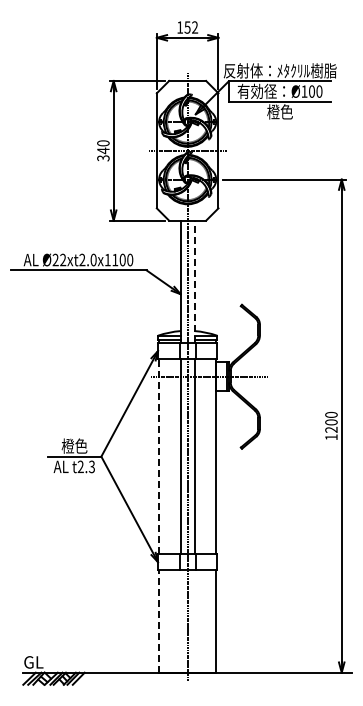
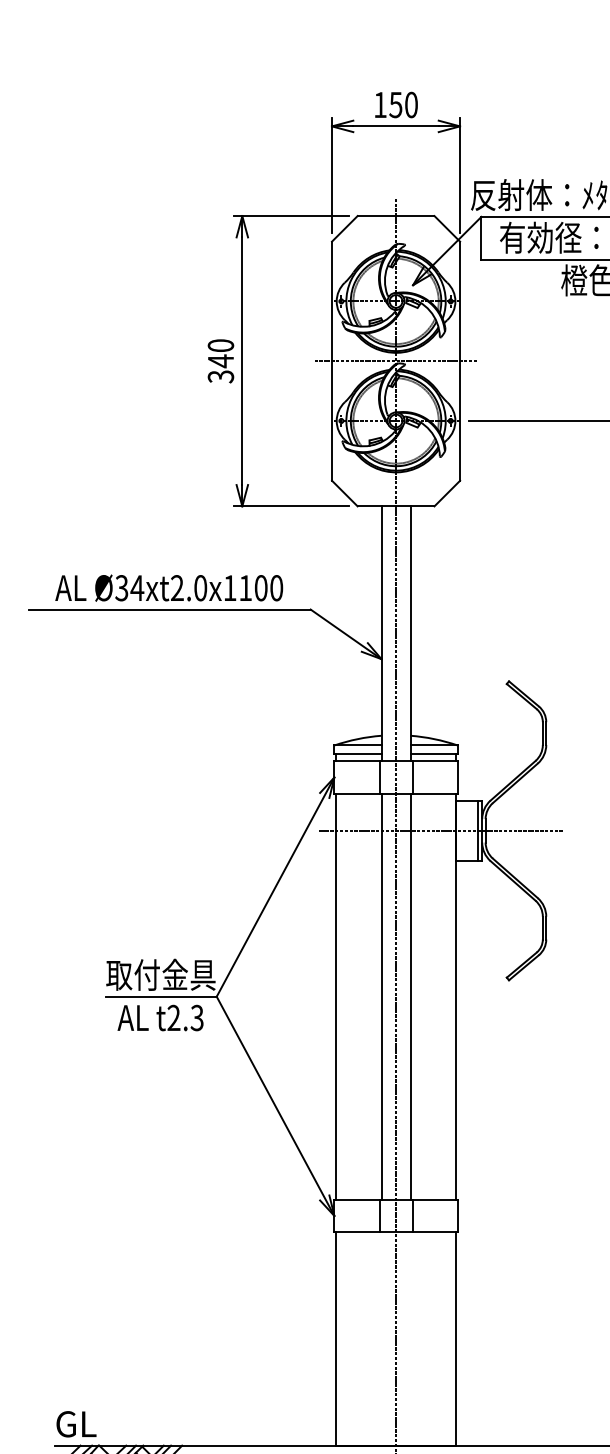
text: (195, 27) -> (412, 104), 152 -> 150
text: (59, 259) -> (129, 587), Ø22xt2.0x1100 -> Ø34xt2.0x1100
line: (194, 281) -> (410, 632), dashed -> solid
text: (74, 445) -> (160, 973), 橙色 -> 取付金具
line: (158, 456) -> (335, 996), dashed -> solid
line: (158, 620) -> (335, 1337), dashed -> solid

